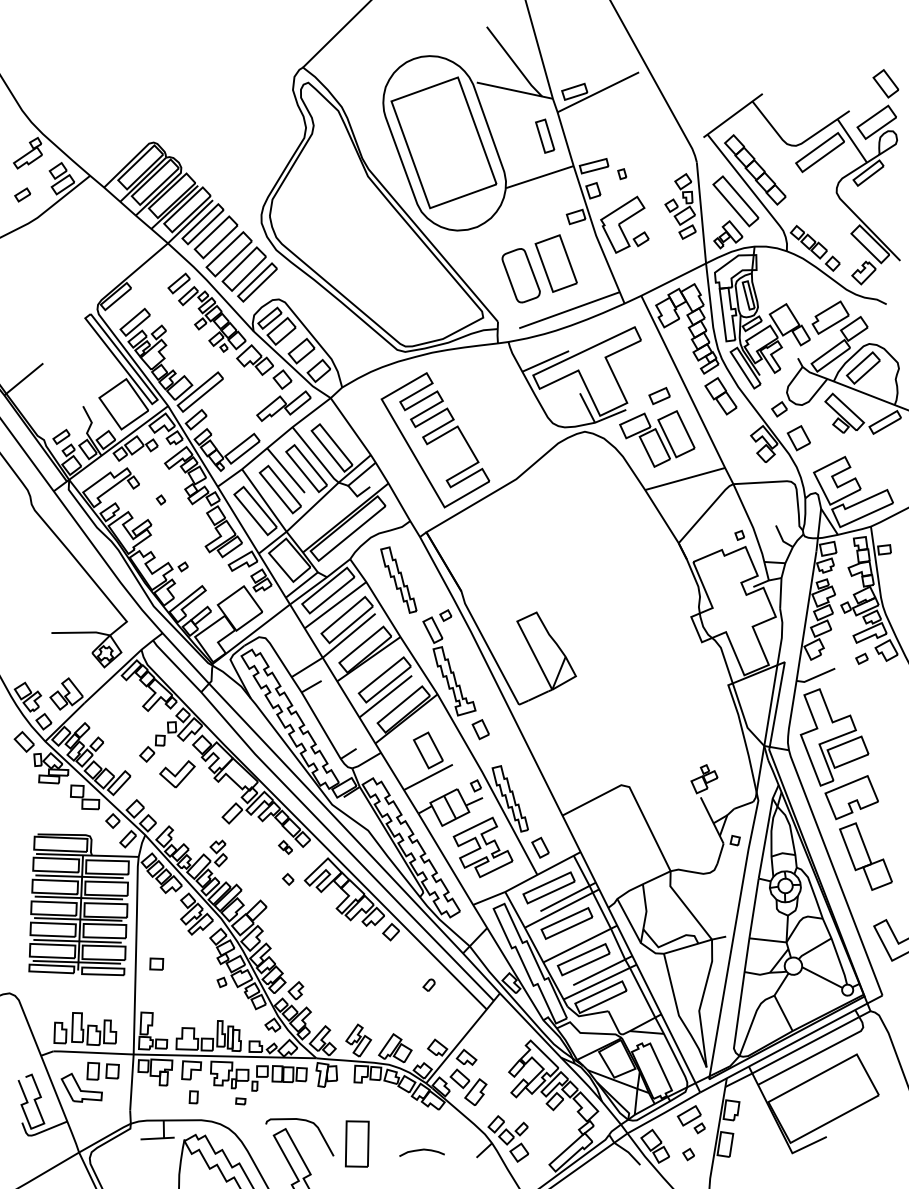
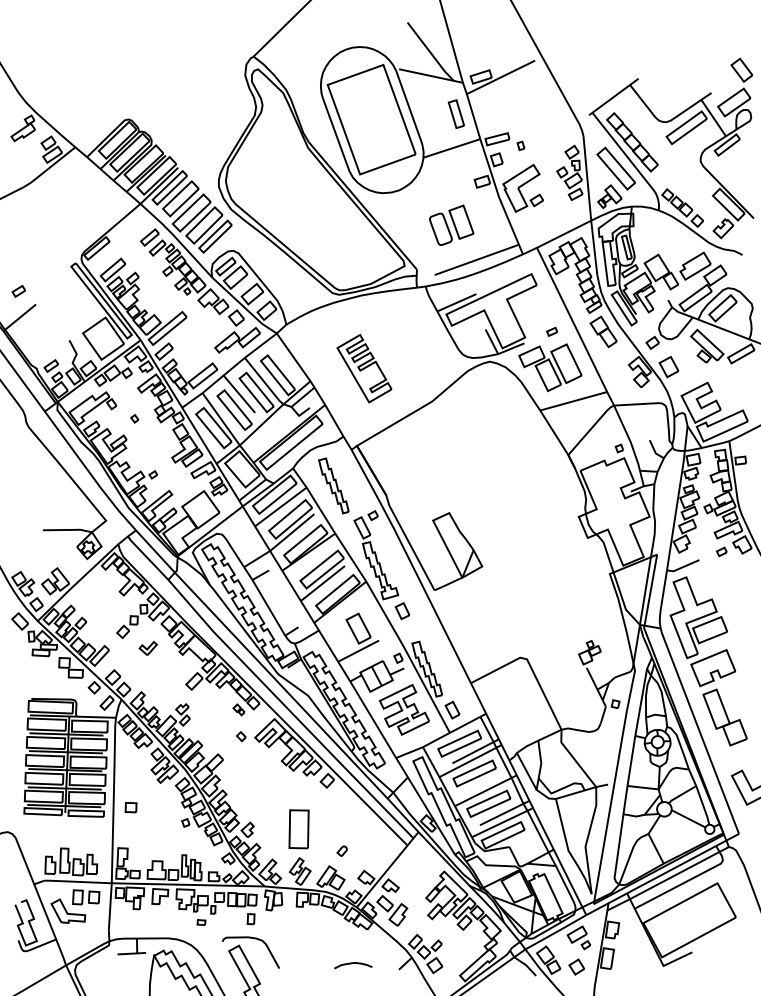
part: (22, 193) -> (18, 290), moved
part: (539, 269) -> (451, 225), size x0.7
part: (658, 395) -> (551, 331), size x0.6
part: (435, 439) -> (364, 368), size x0.6
part: (176, 774) -> (147, 648), size x0.6
part: (428, 984) -> (341, 850), moved
part: (193, 1097) -> (250, 919), moved
part: (356, 1144) -> (298, 829), moved
part: (688, 1153) -> (576, 966), size x1.6

